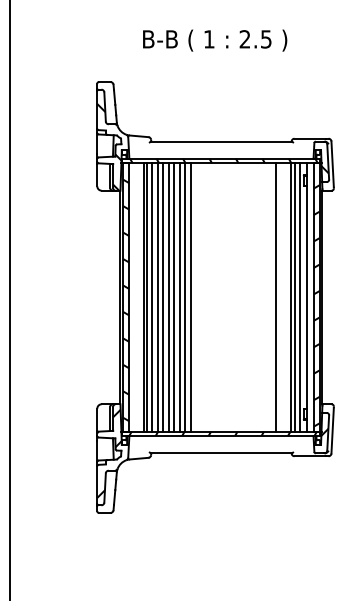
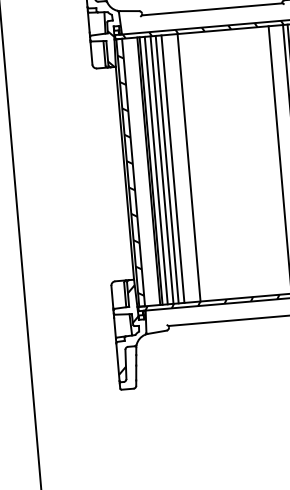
line: (173, 297) -> (177, 168), removed
line: (179, 297) -> (183, 168), removed
line: (190, 297) -> (194, 167), removed

